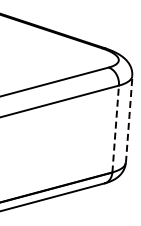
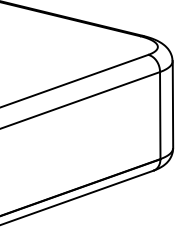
line: (128, 118) -> (172, 104), dashed -> solid
line: (115, 128) -> (160, 115), dashed -> solid

